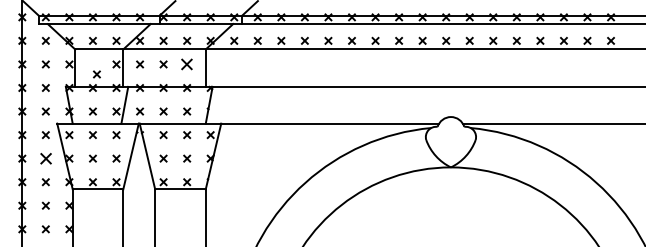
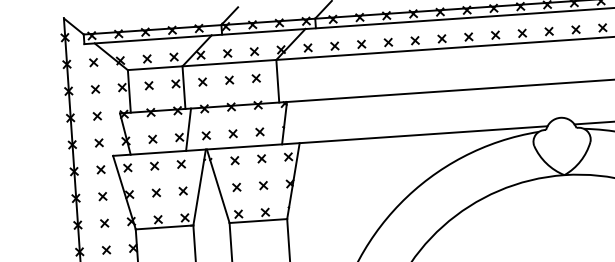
part: (187, 64) -> (256, 78), size x0.62
part: (96, 74) -> (148, 85), moved
part: (45, 158) -> (102, 196), size x0.62

